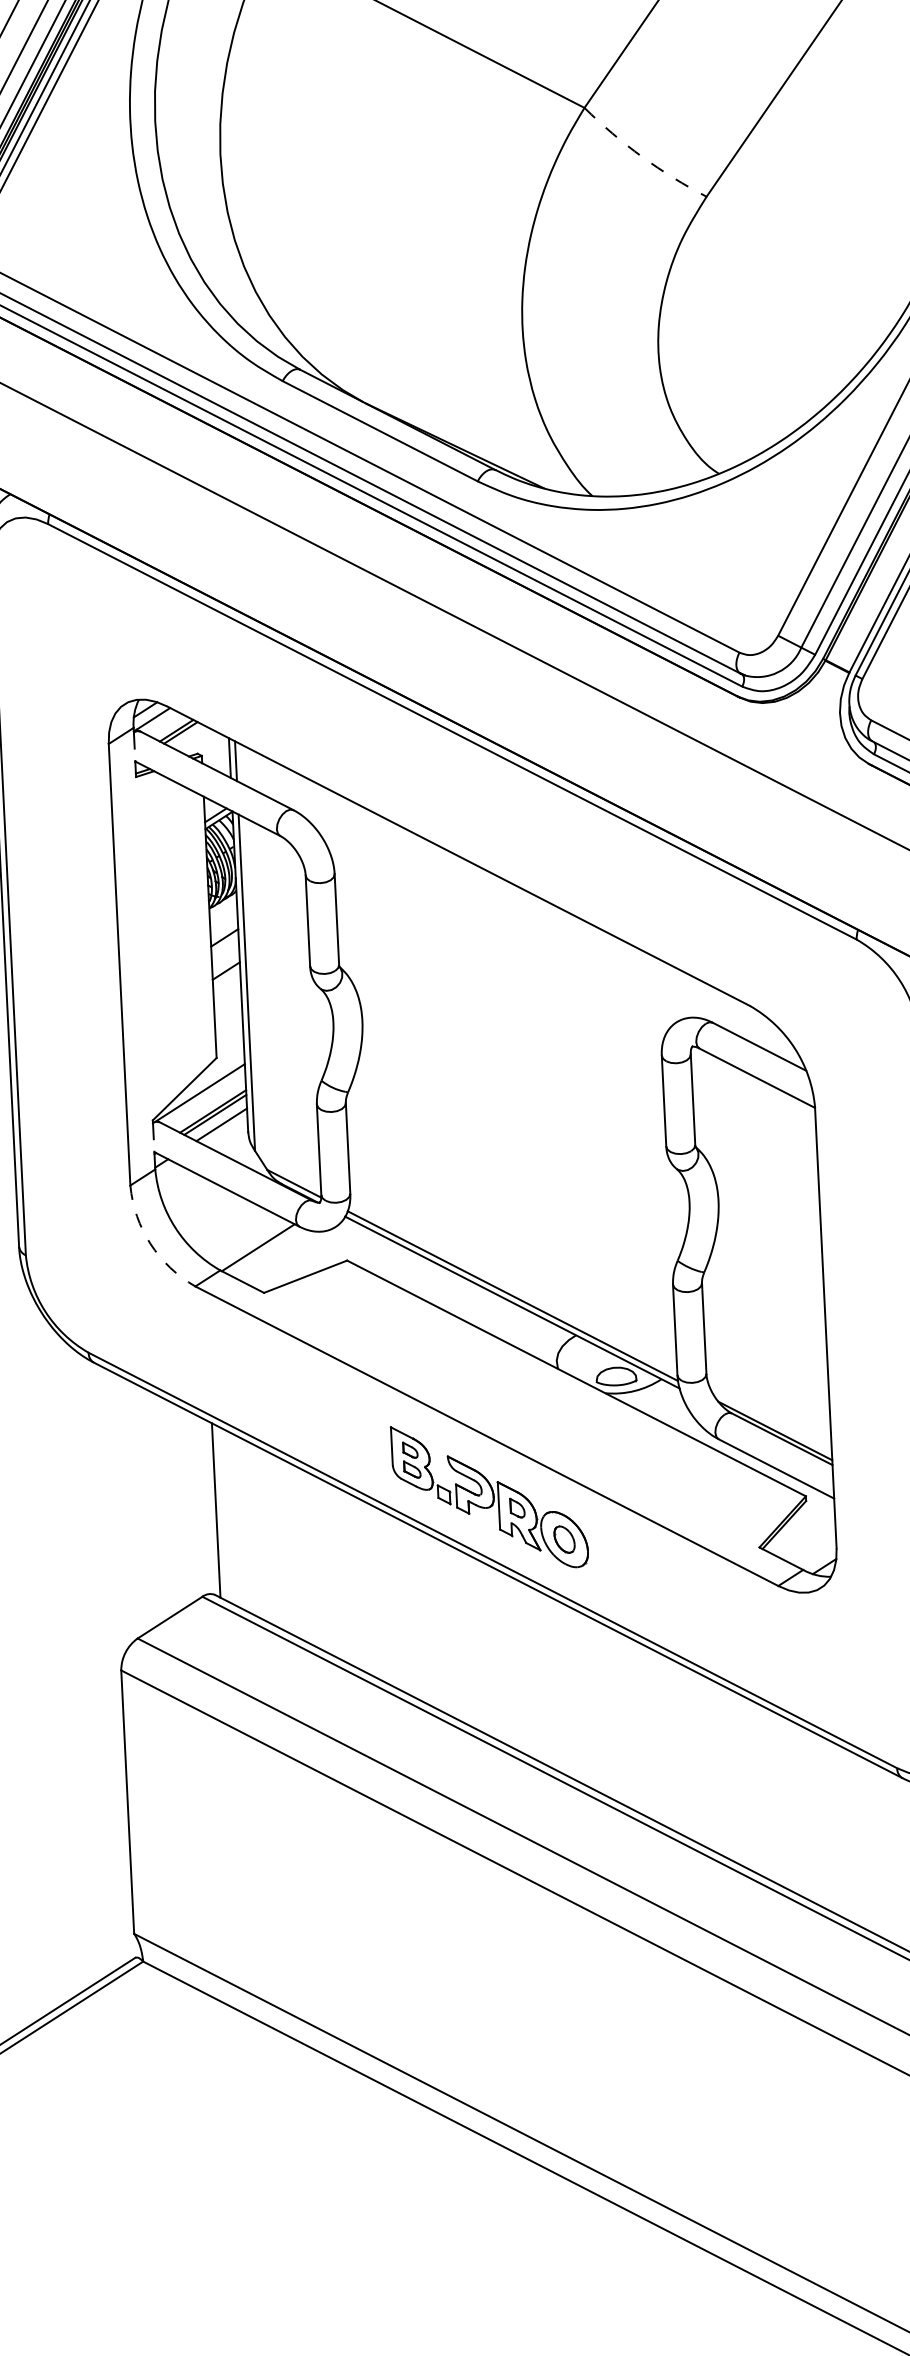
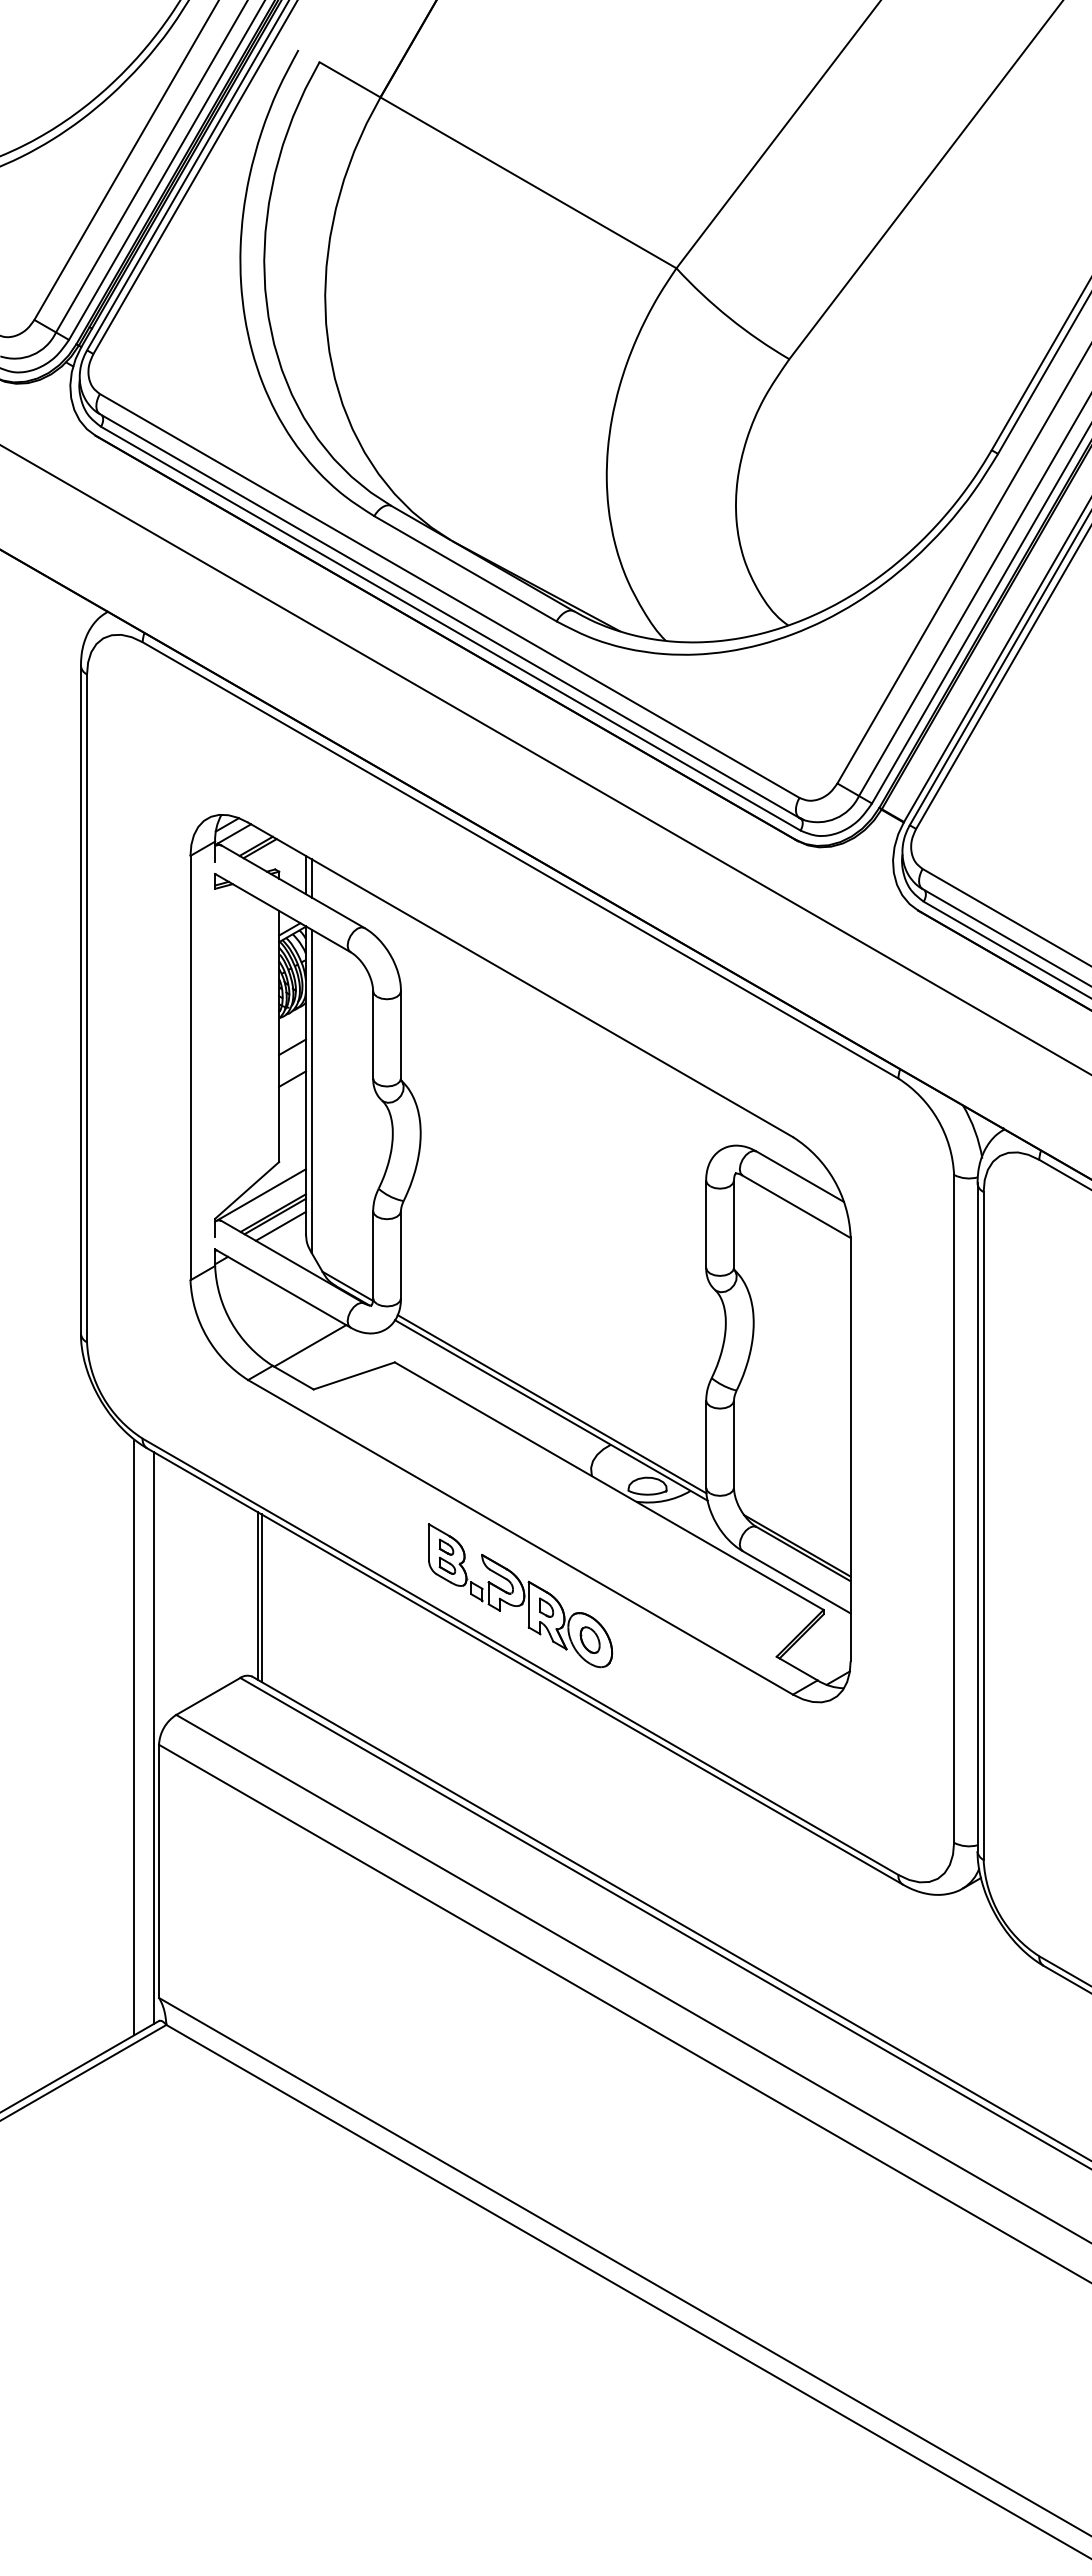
arc: (642, 157) -> (729, 318), dashed -> solid
arc: (150, 1244) -> (207, 1337), dashed -> solid
line: (220, 1513) -> (261, 1598), added
line: (116, 1663) -> (154, 1737), added
line: (95, 1664) -> (134, 1737), added

